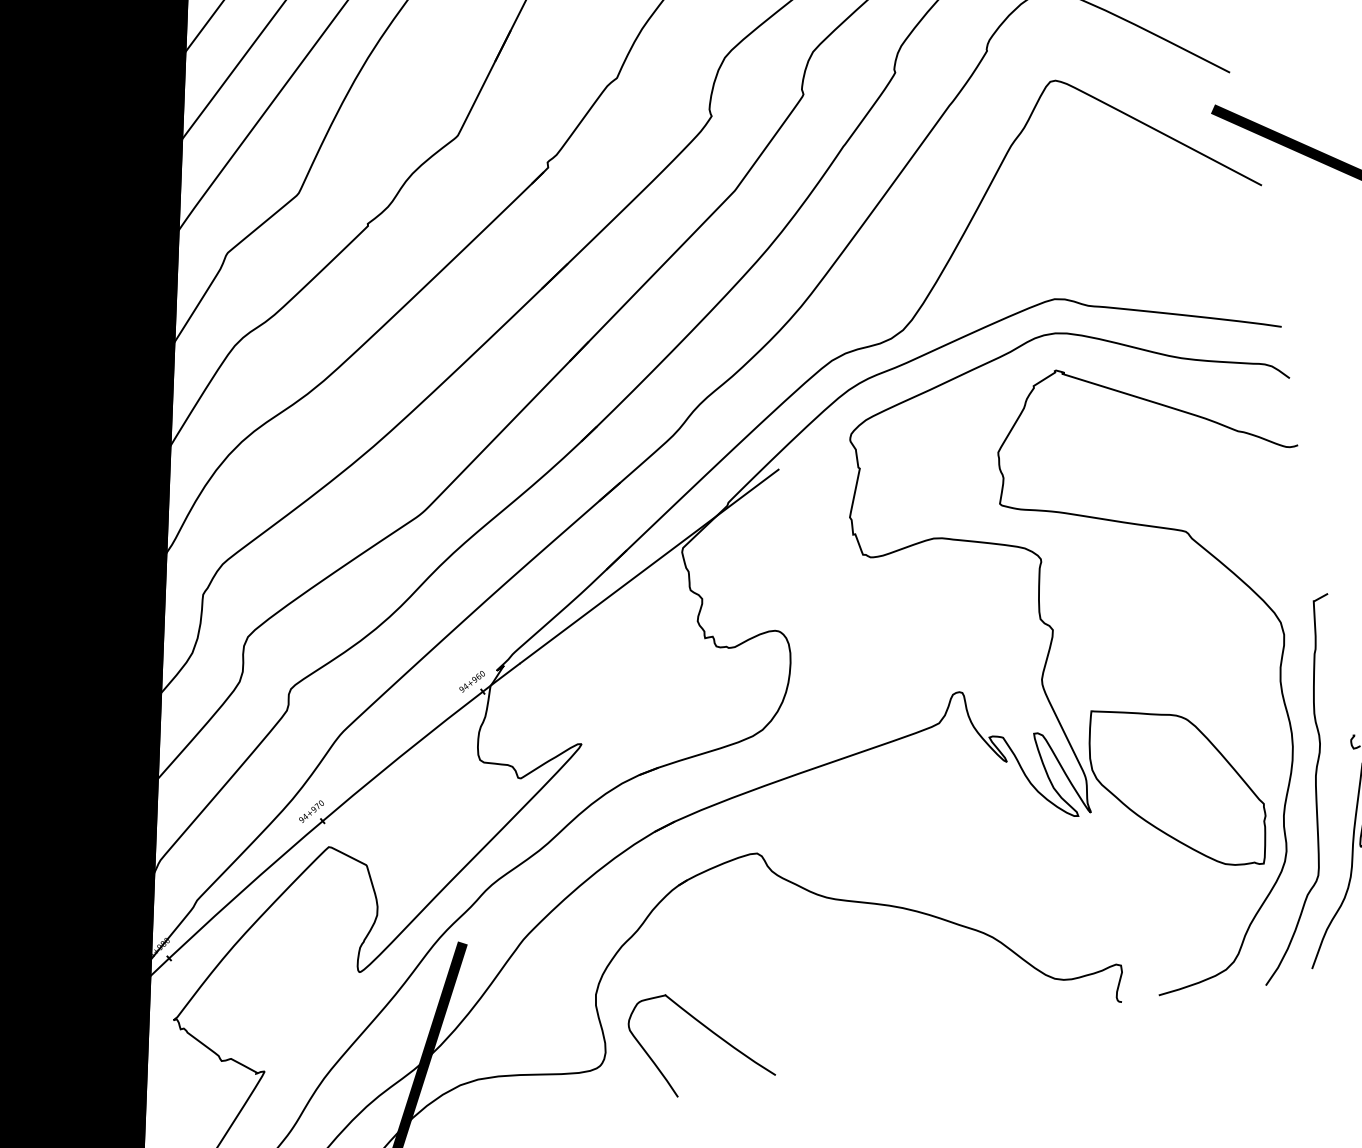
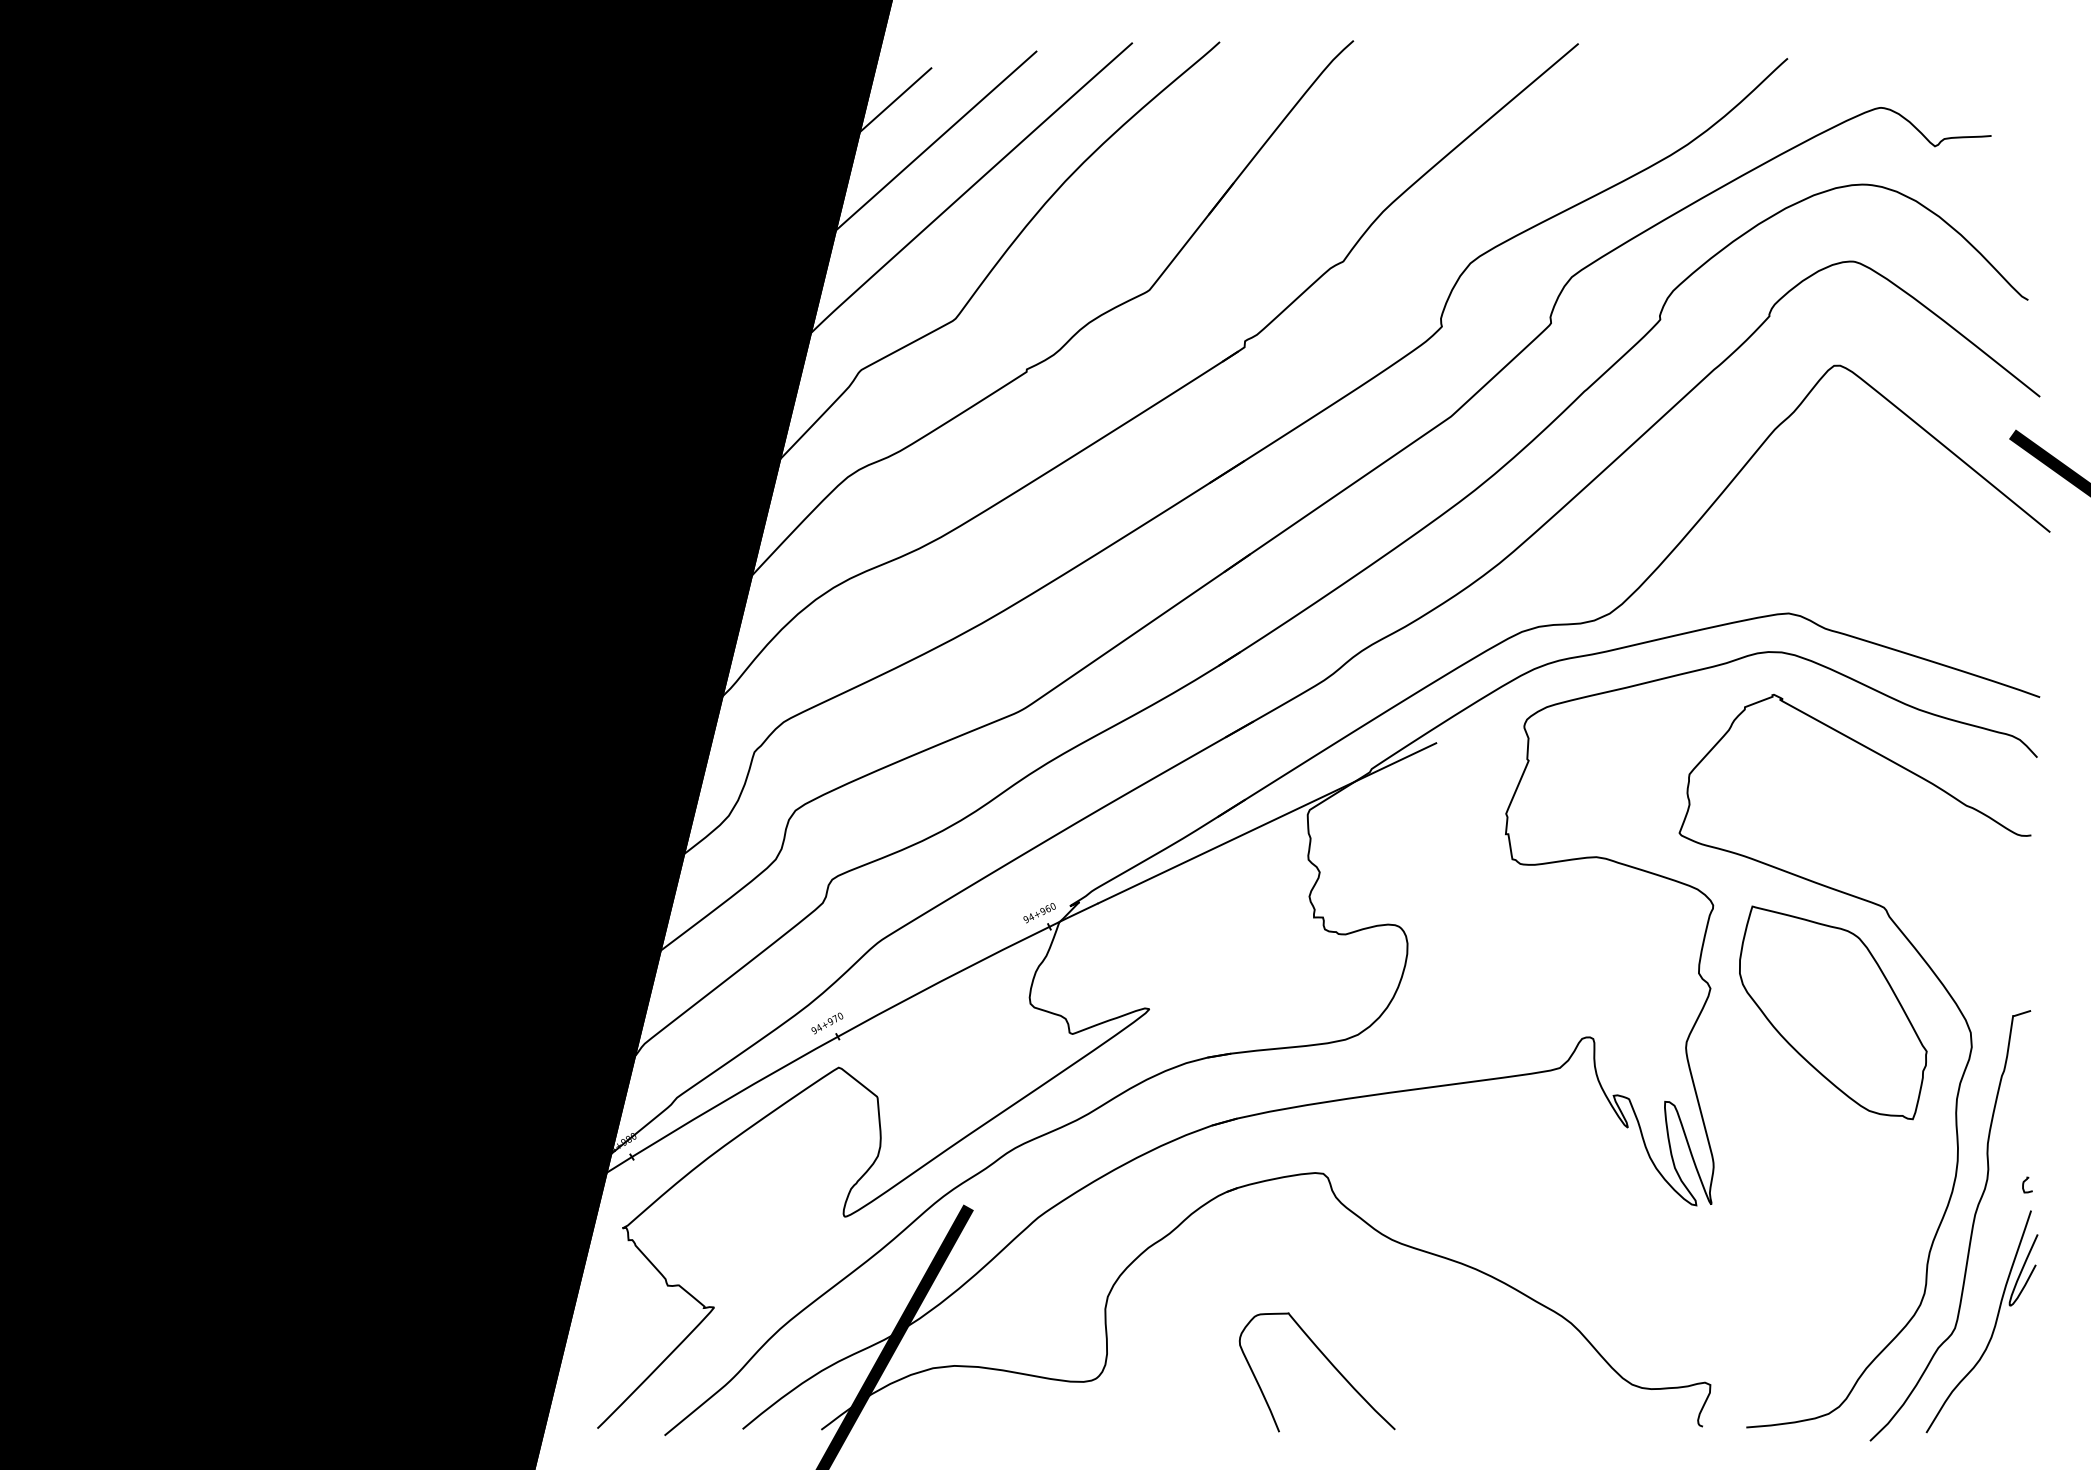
part: (1178, 786) -> (1833, 1012), moved
curve: (706, 1028) -> (1327, 1360), moved

